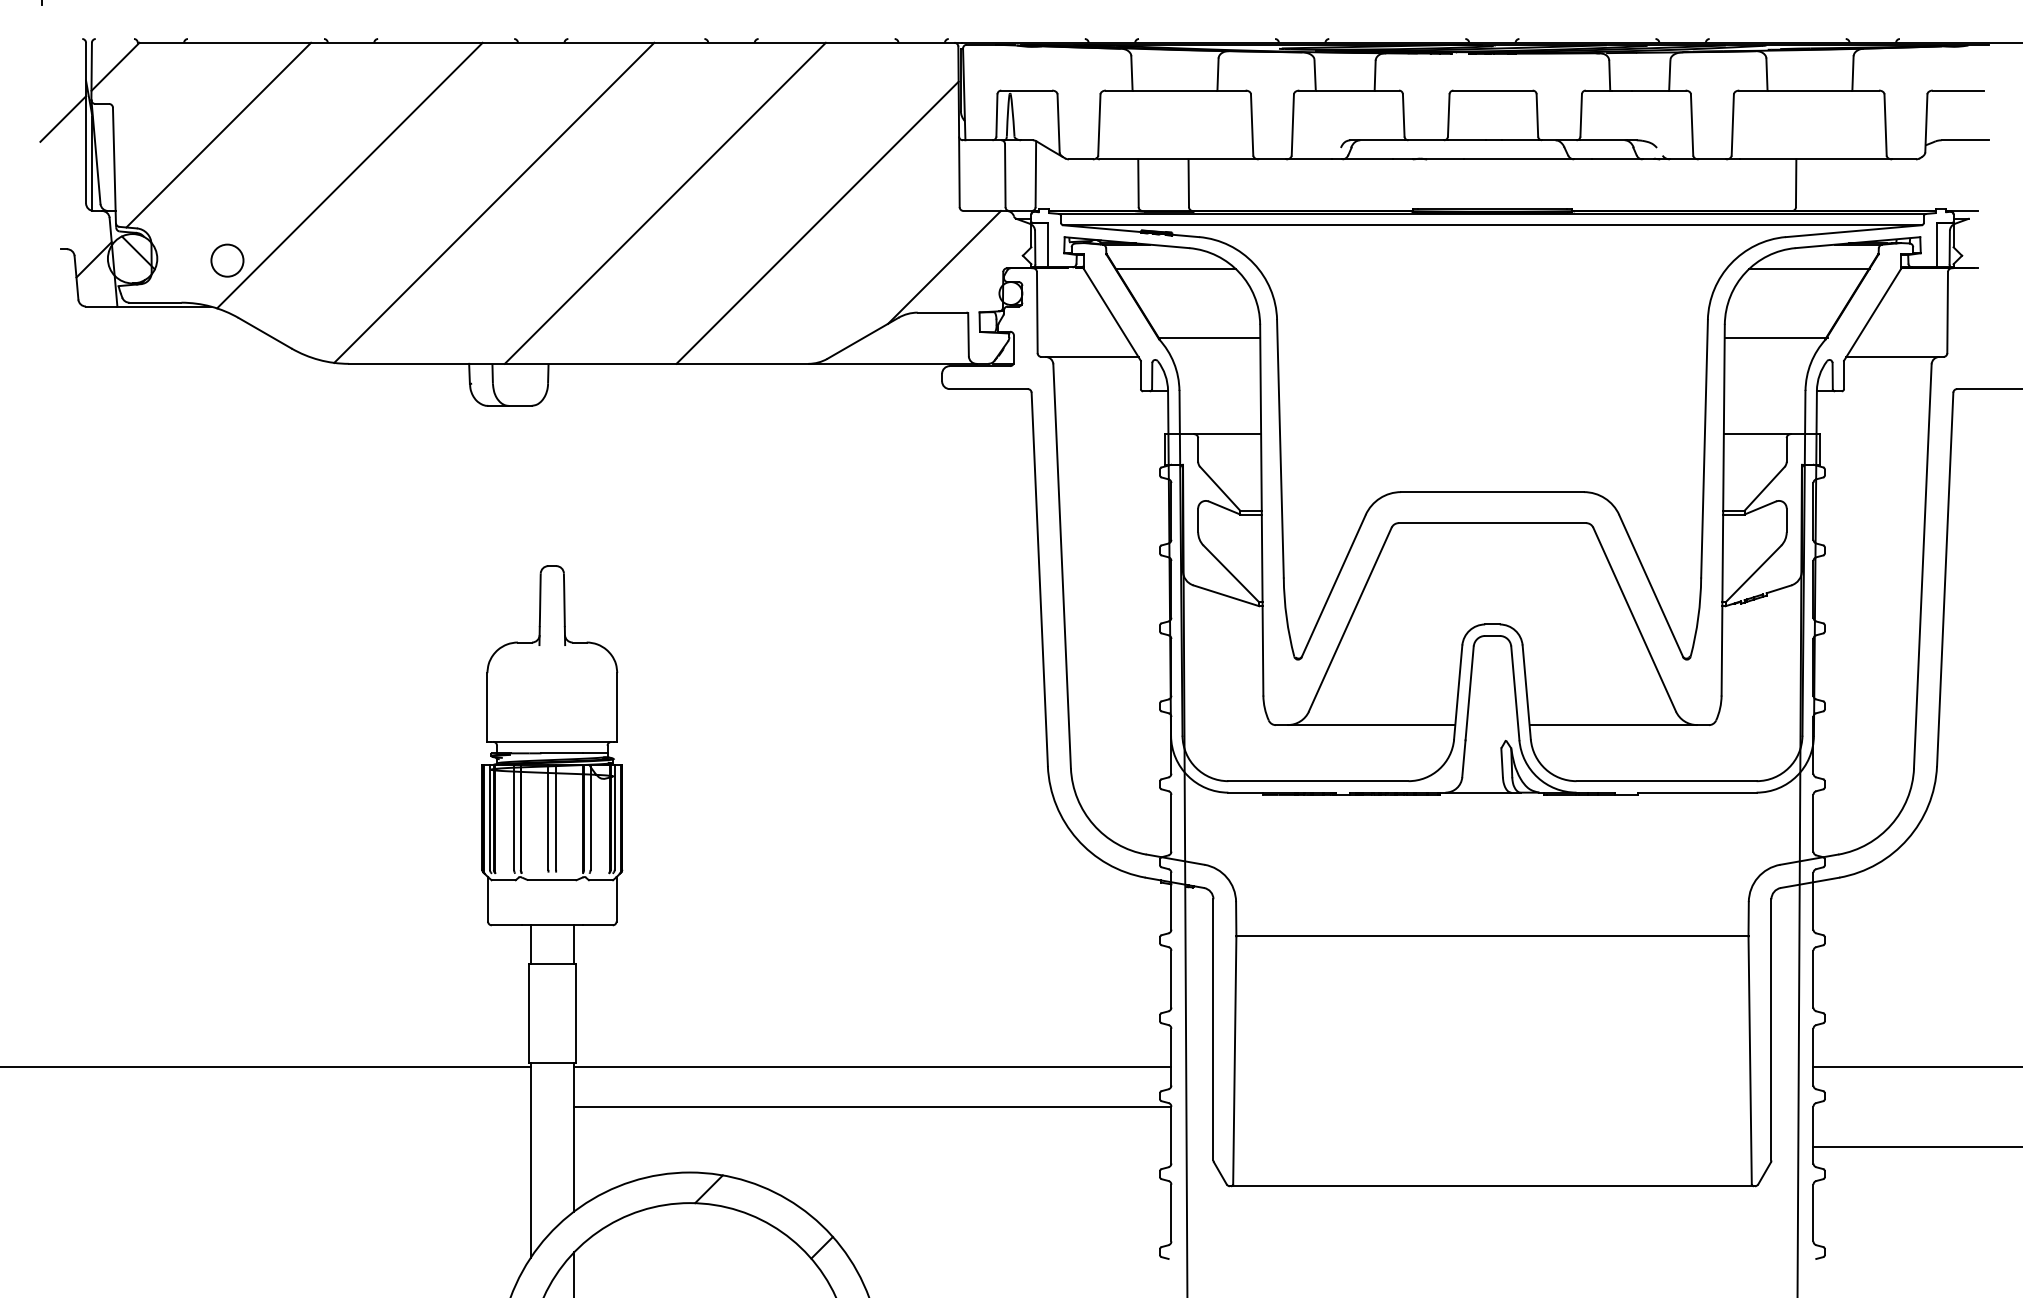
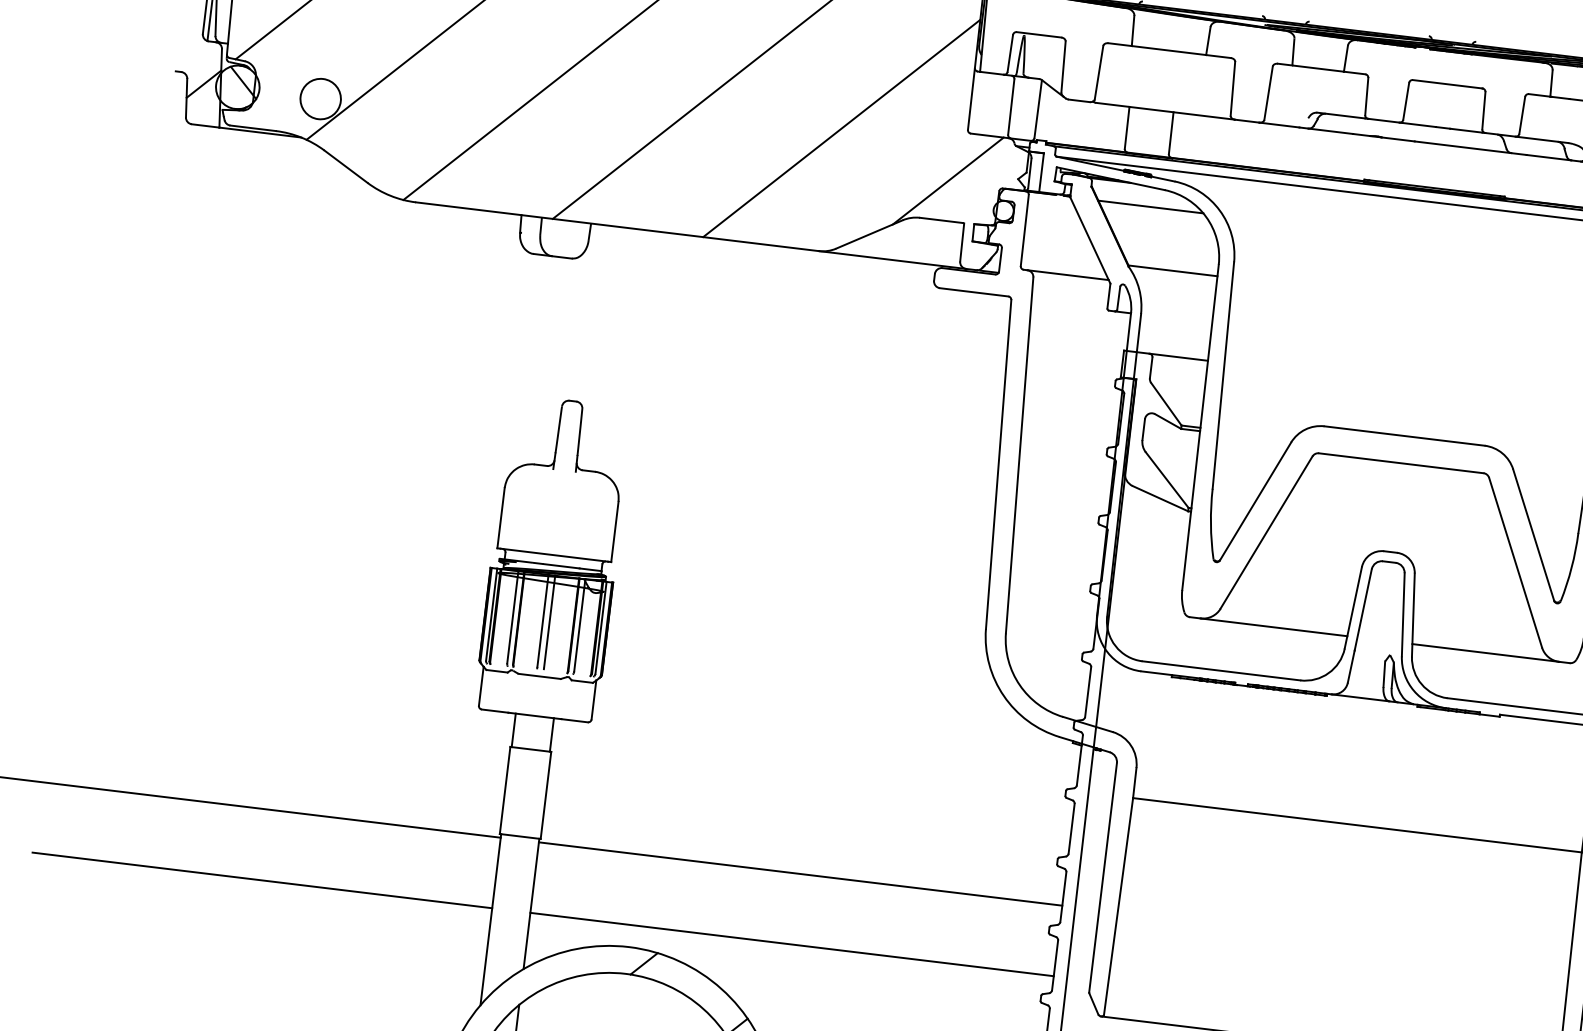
circle: (227, 260) -> (320, 98), size x1.43
line: (872, 1107) -> (791, 944), moved
line: (267, 1147) -> (261, 880), added

